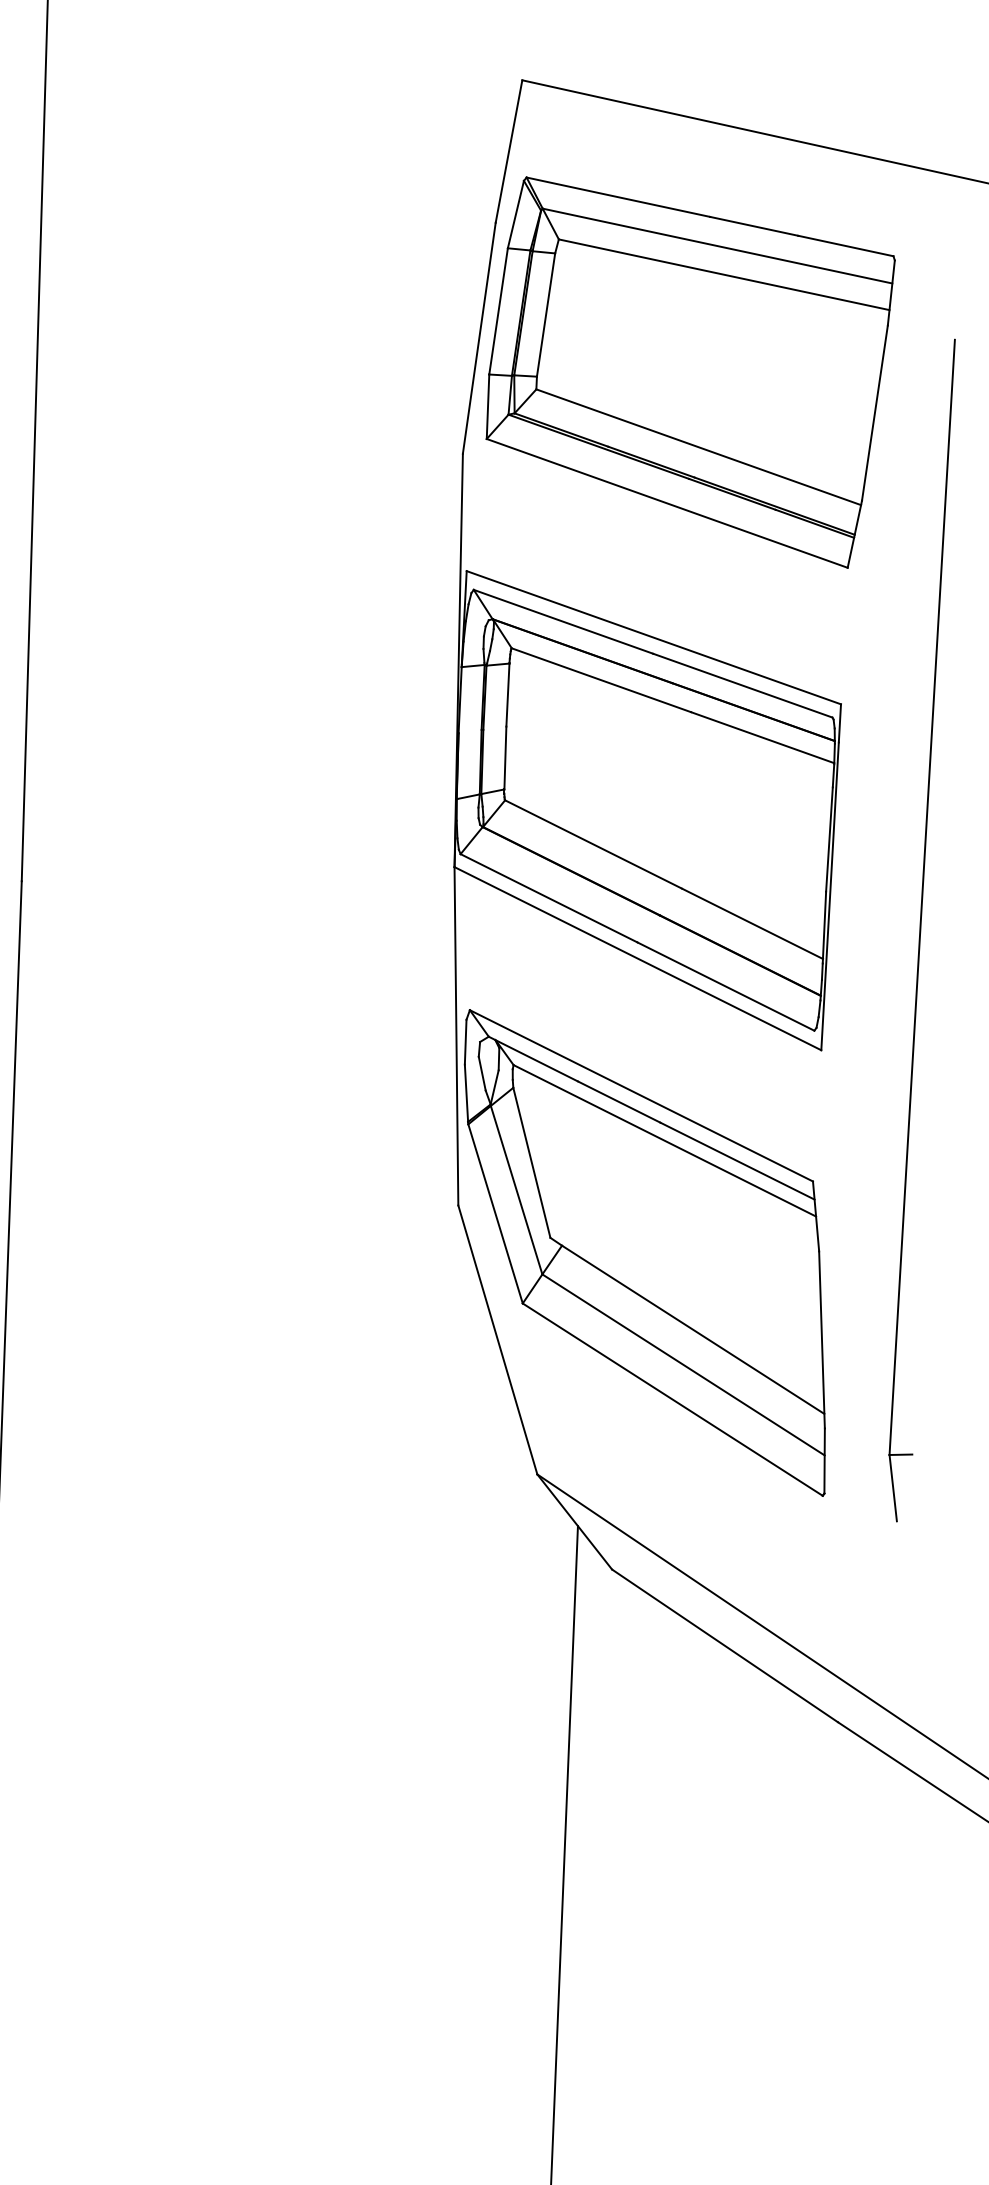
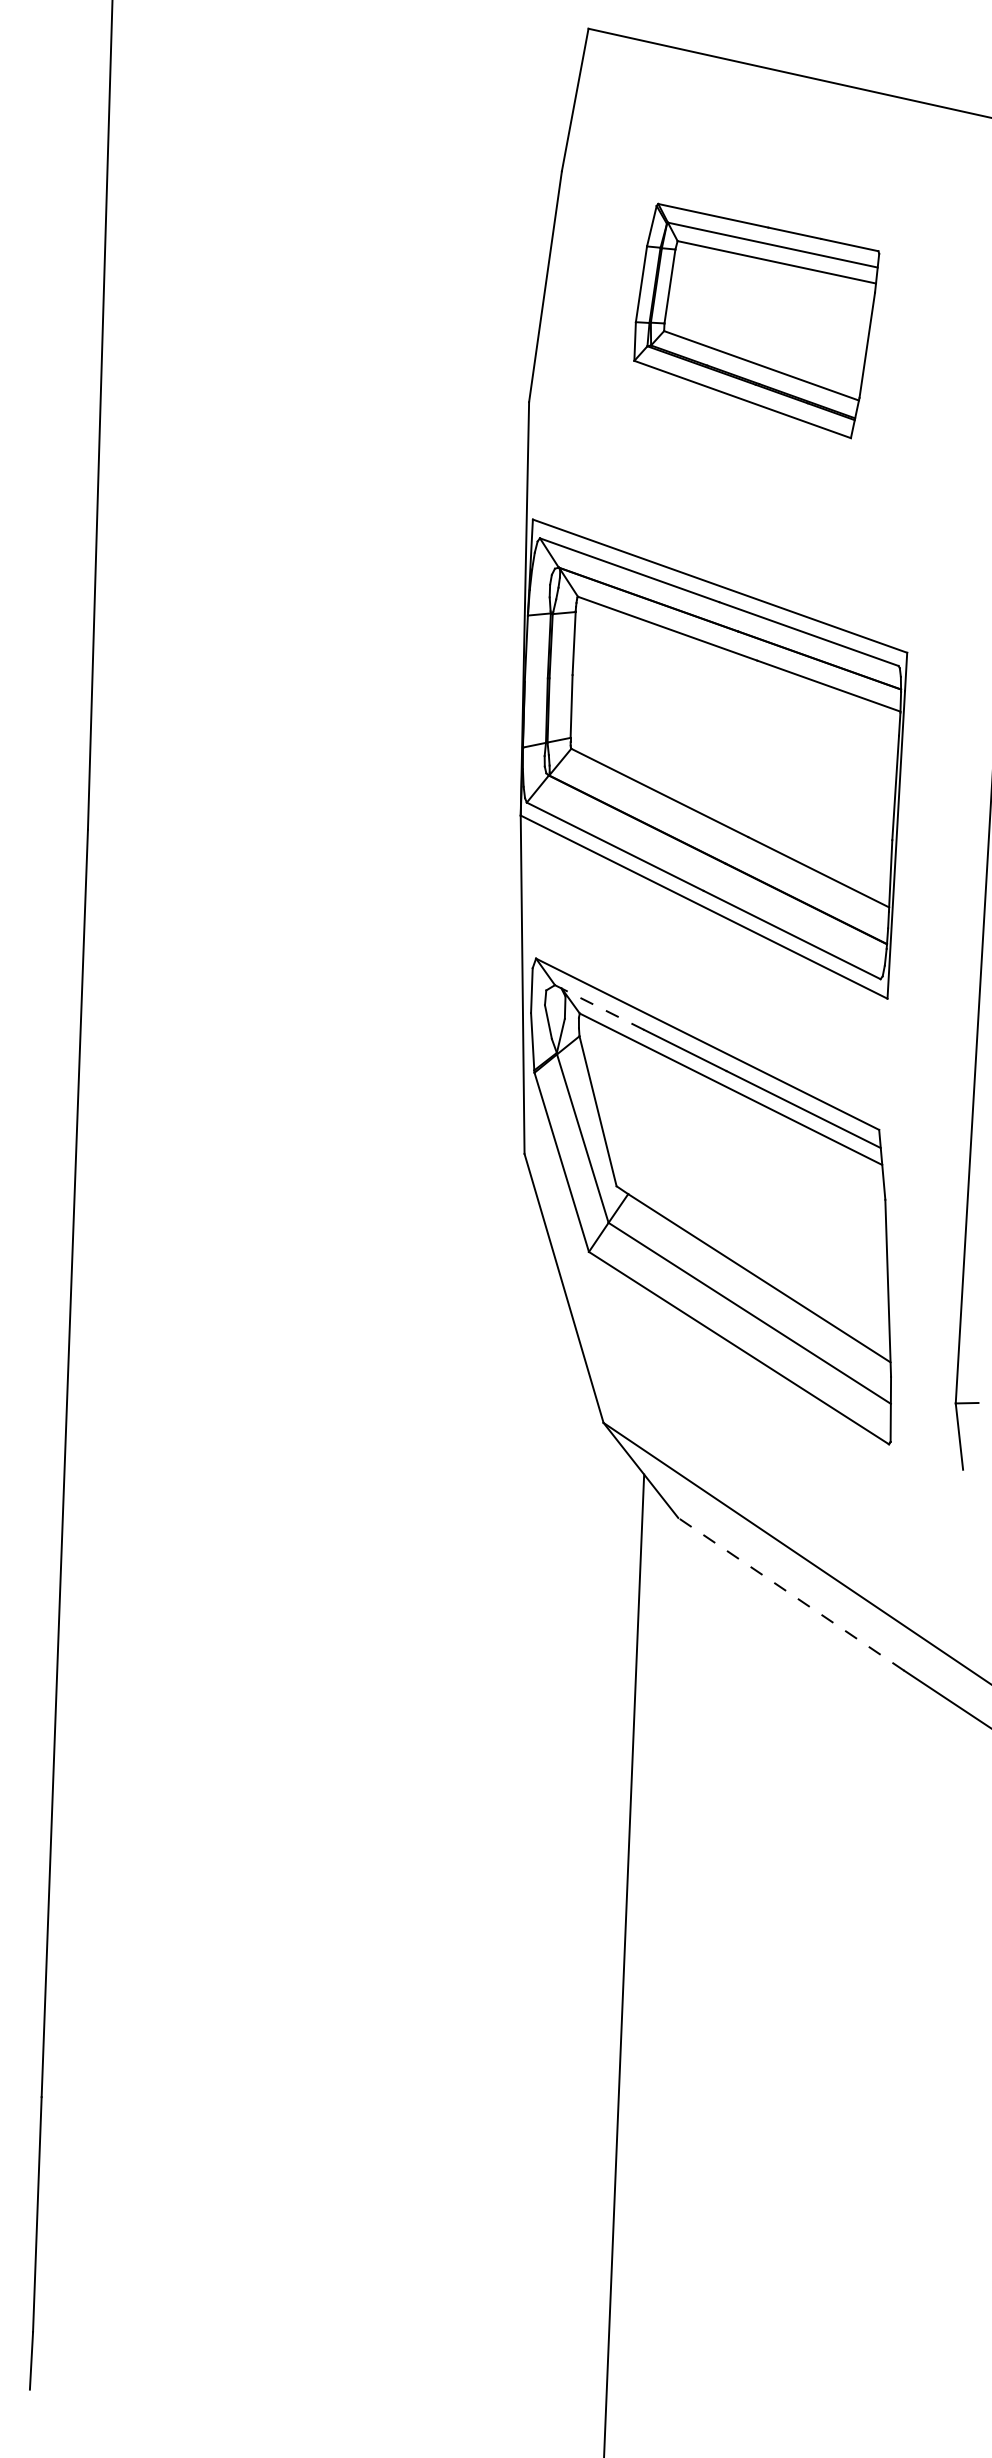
part: (690, 372) -> (756, 320), size x0.6
line: (533, 1059) -> (599, 1007), solid -> dashed
line: (724, 1646) -> (790, 1594), solid -> dashed

